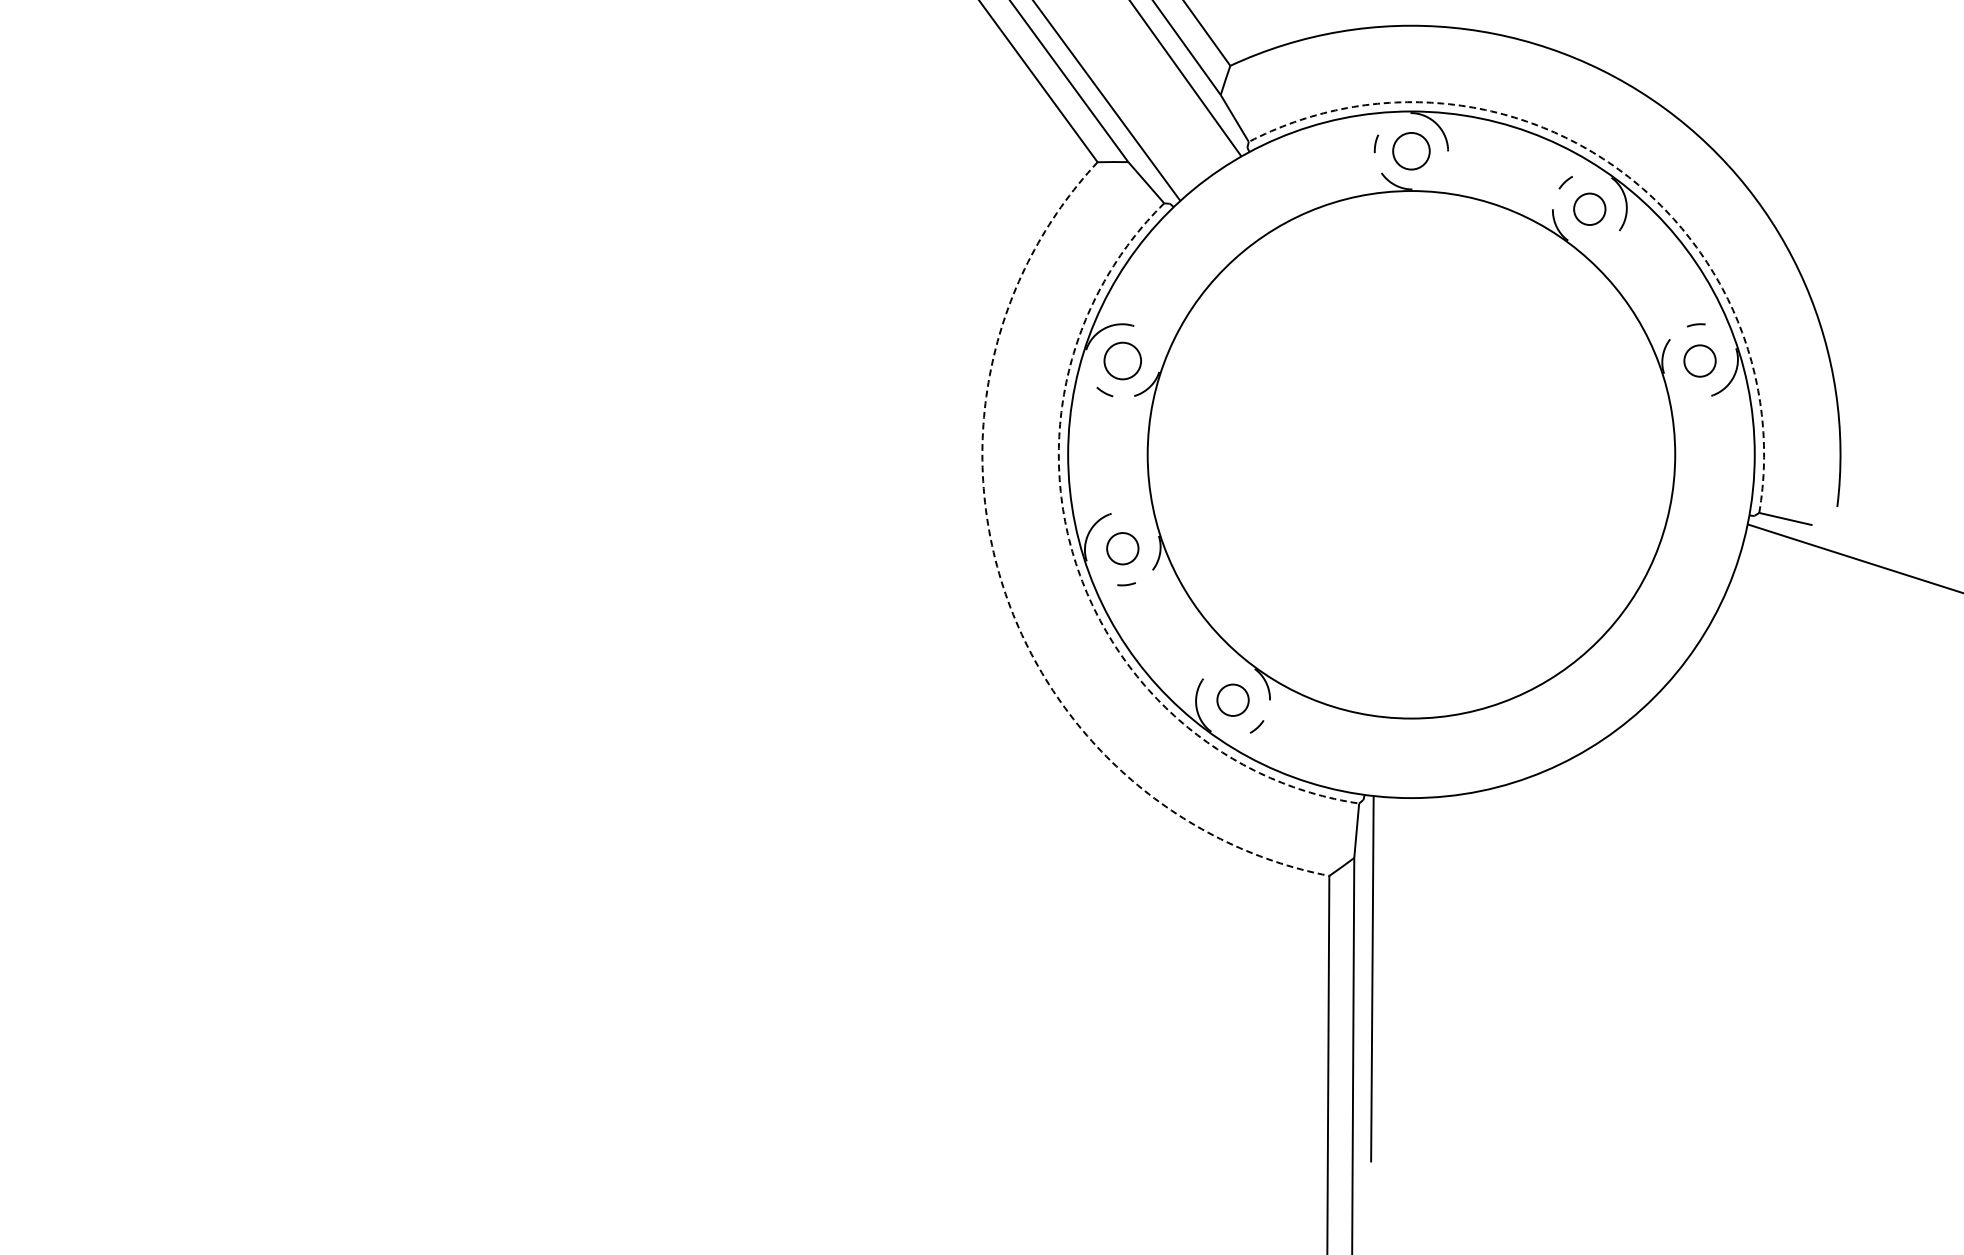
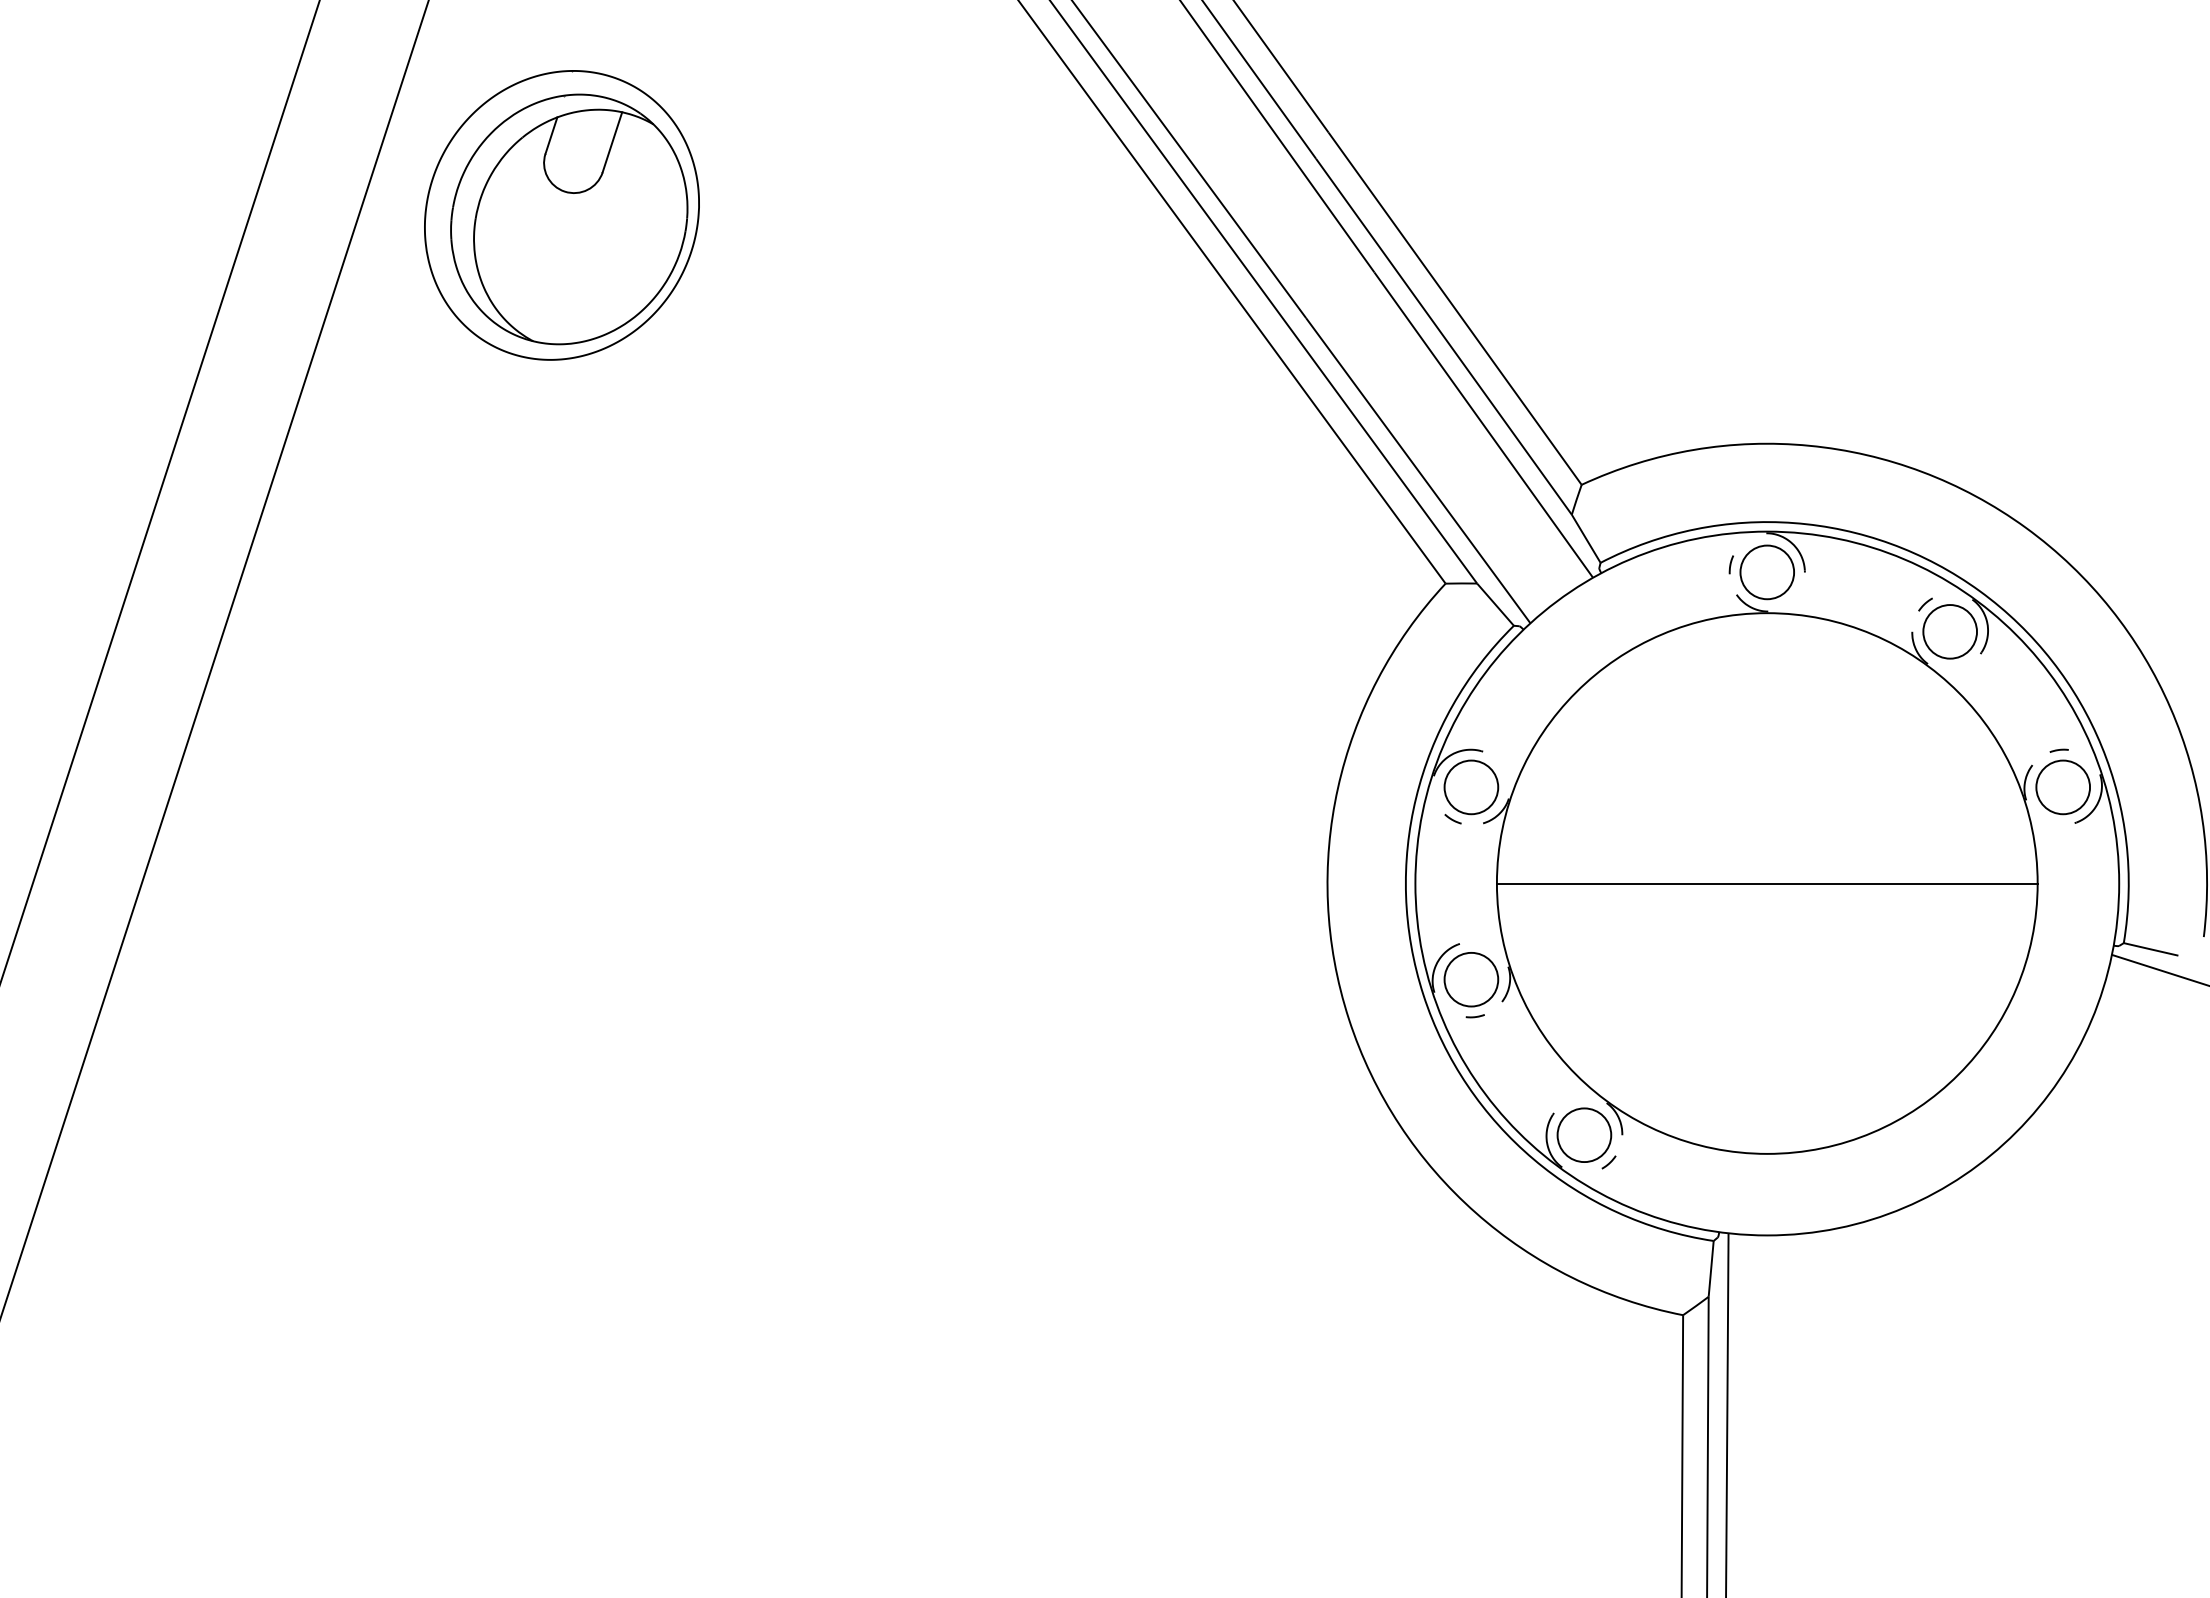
circle: (1411, 151) -> (1767, 572), size x1.43
arc: (1618, 169) -> (1979, 591), dashed -> solid
circle: (1589, 208) -> (1949, 631), size x1.67
circle: (1122, 361) -> (1471, 787), size x1.43
circle: (1699, 361) -> (2062, 787), size x1.67
line: (1410, 454) -> (1766, 883), added
circle: (1122, 548) -> (1471, 979), size x1.67
arc: (1076, 564) -> (1423, 995), dashed -> solid
arc: (1003, 587) -> (1349, 1019), dashed -> solid
circle: (1233, 699) -> (1584, 1134), size x1.67

